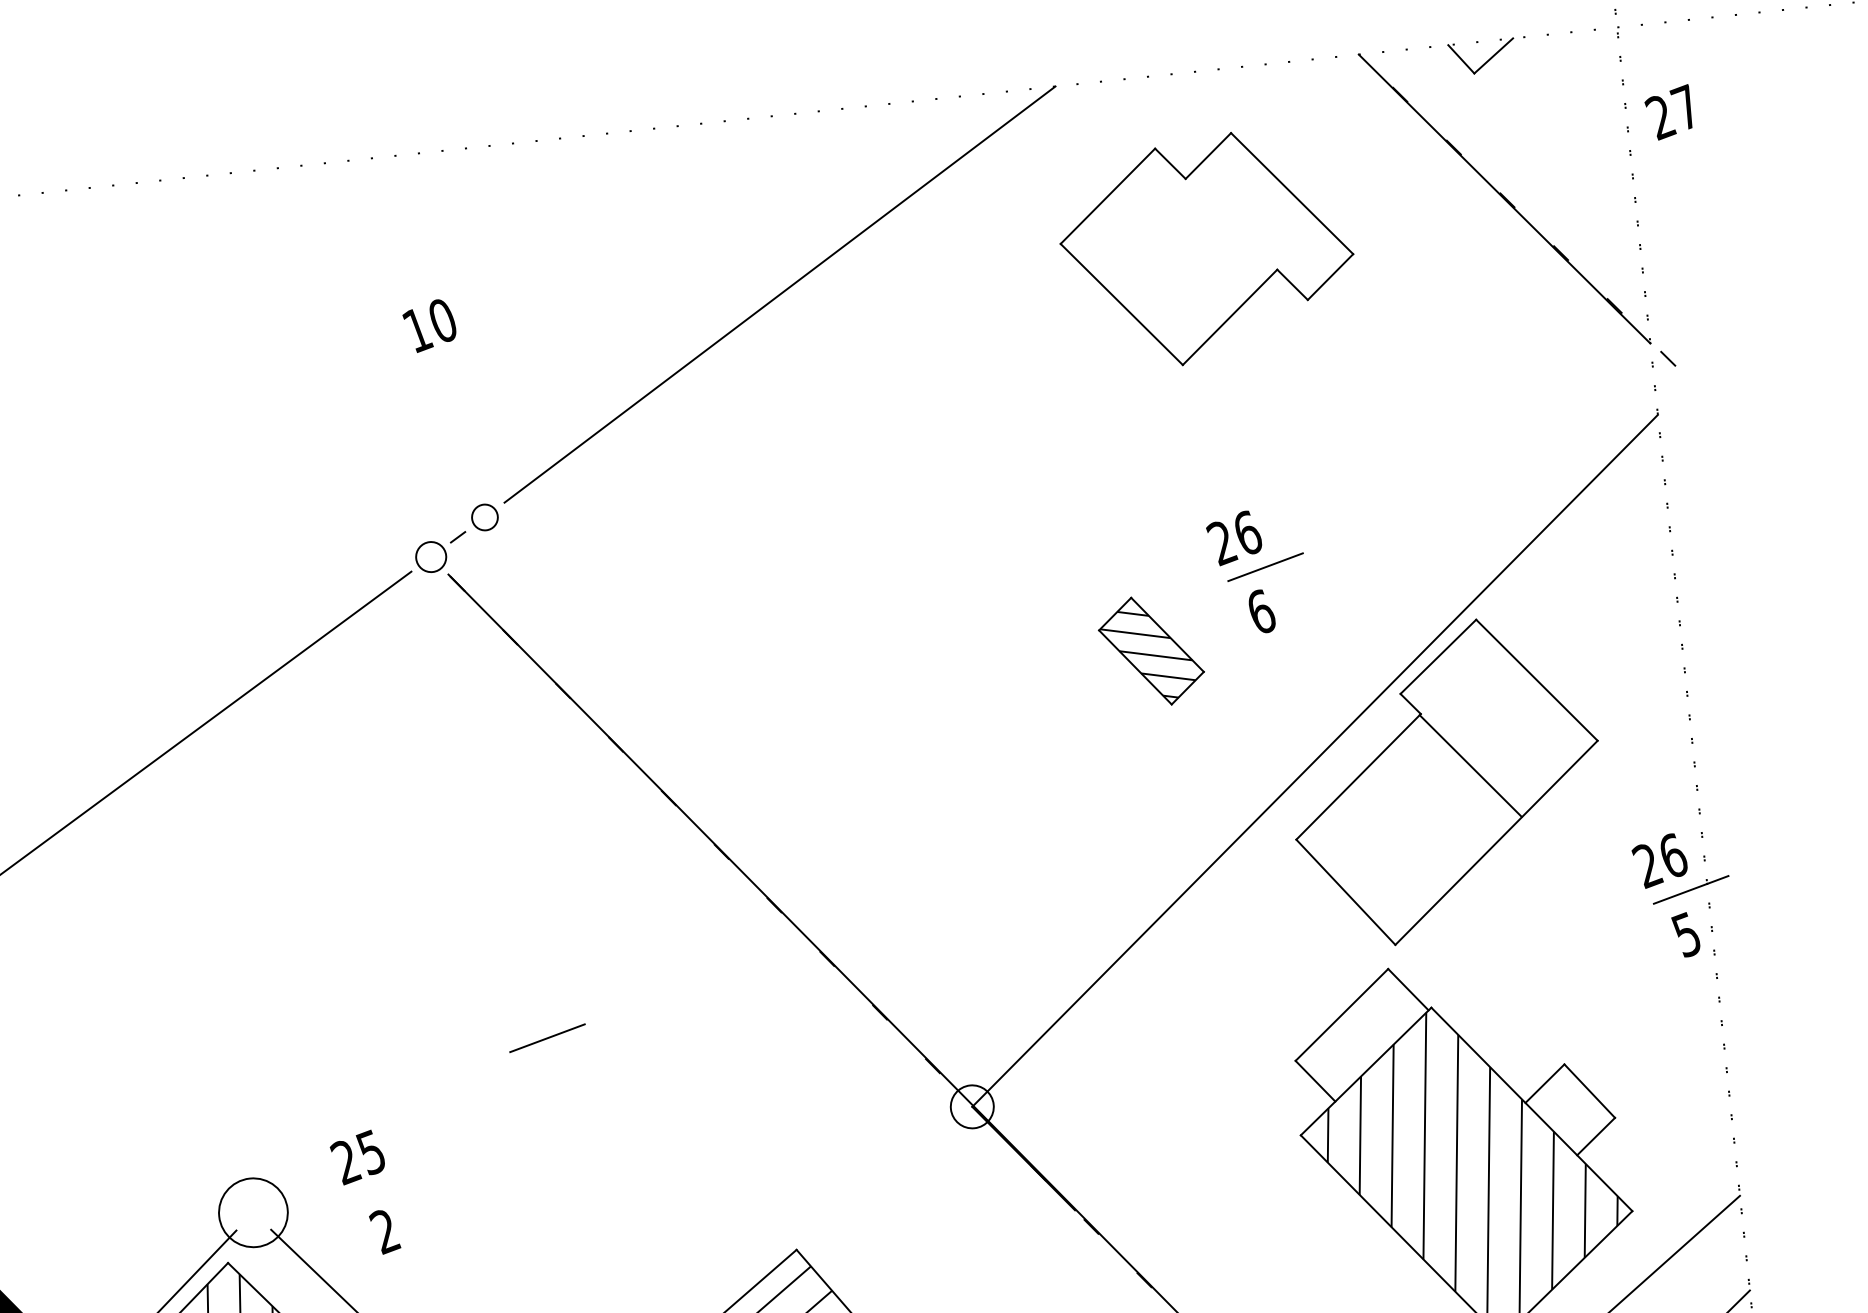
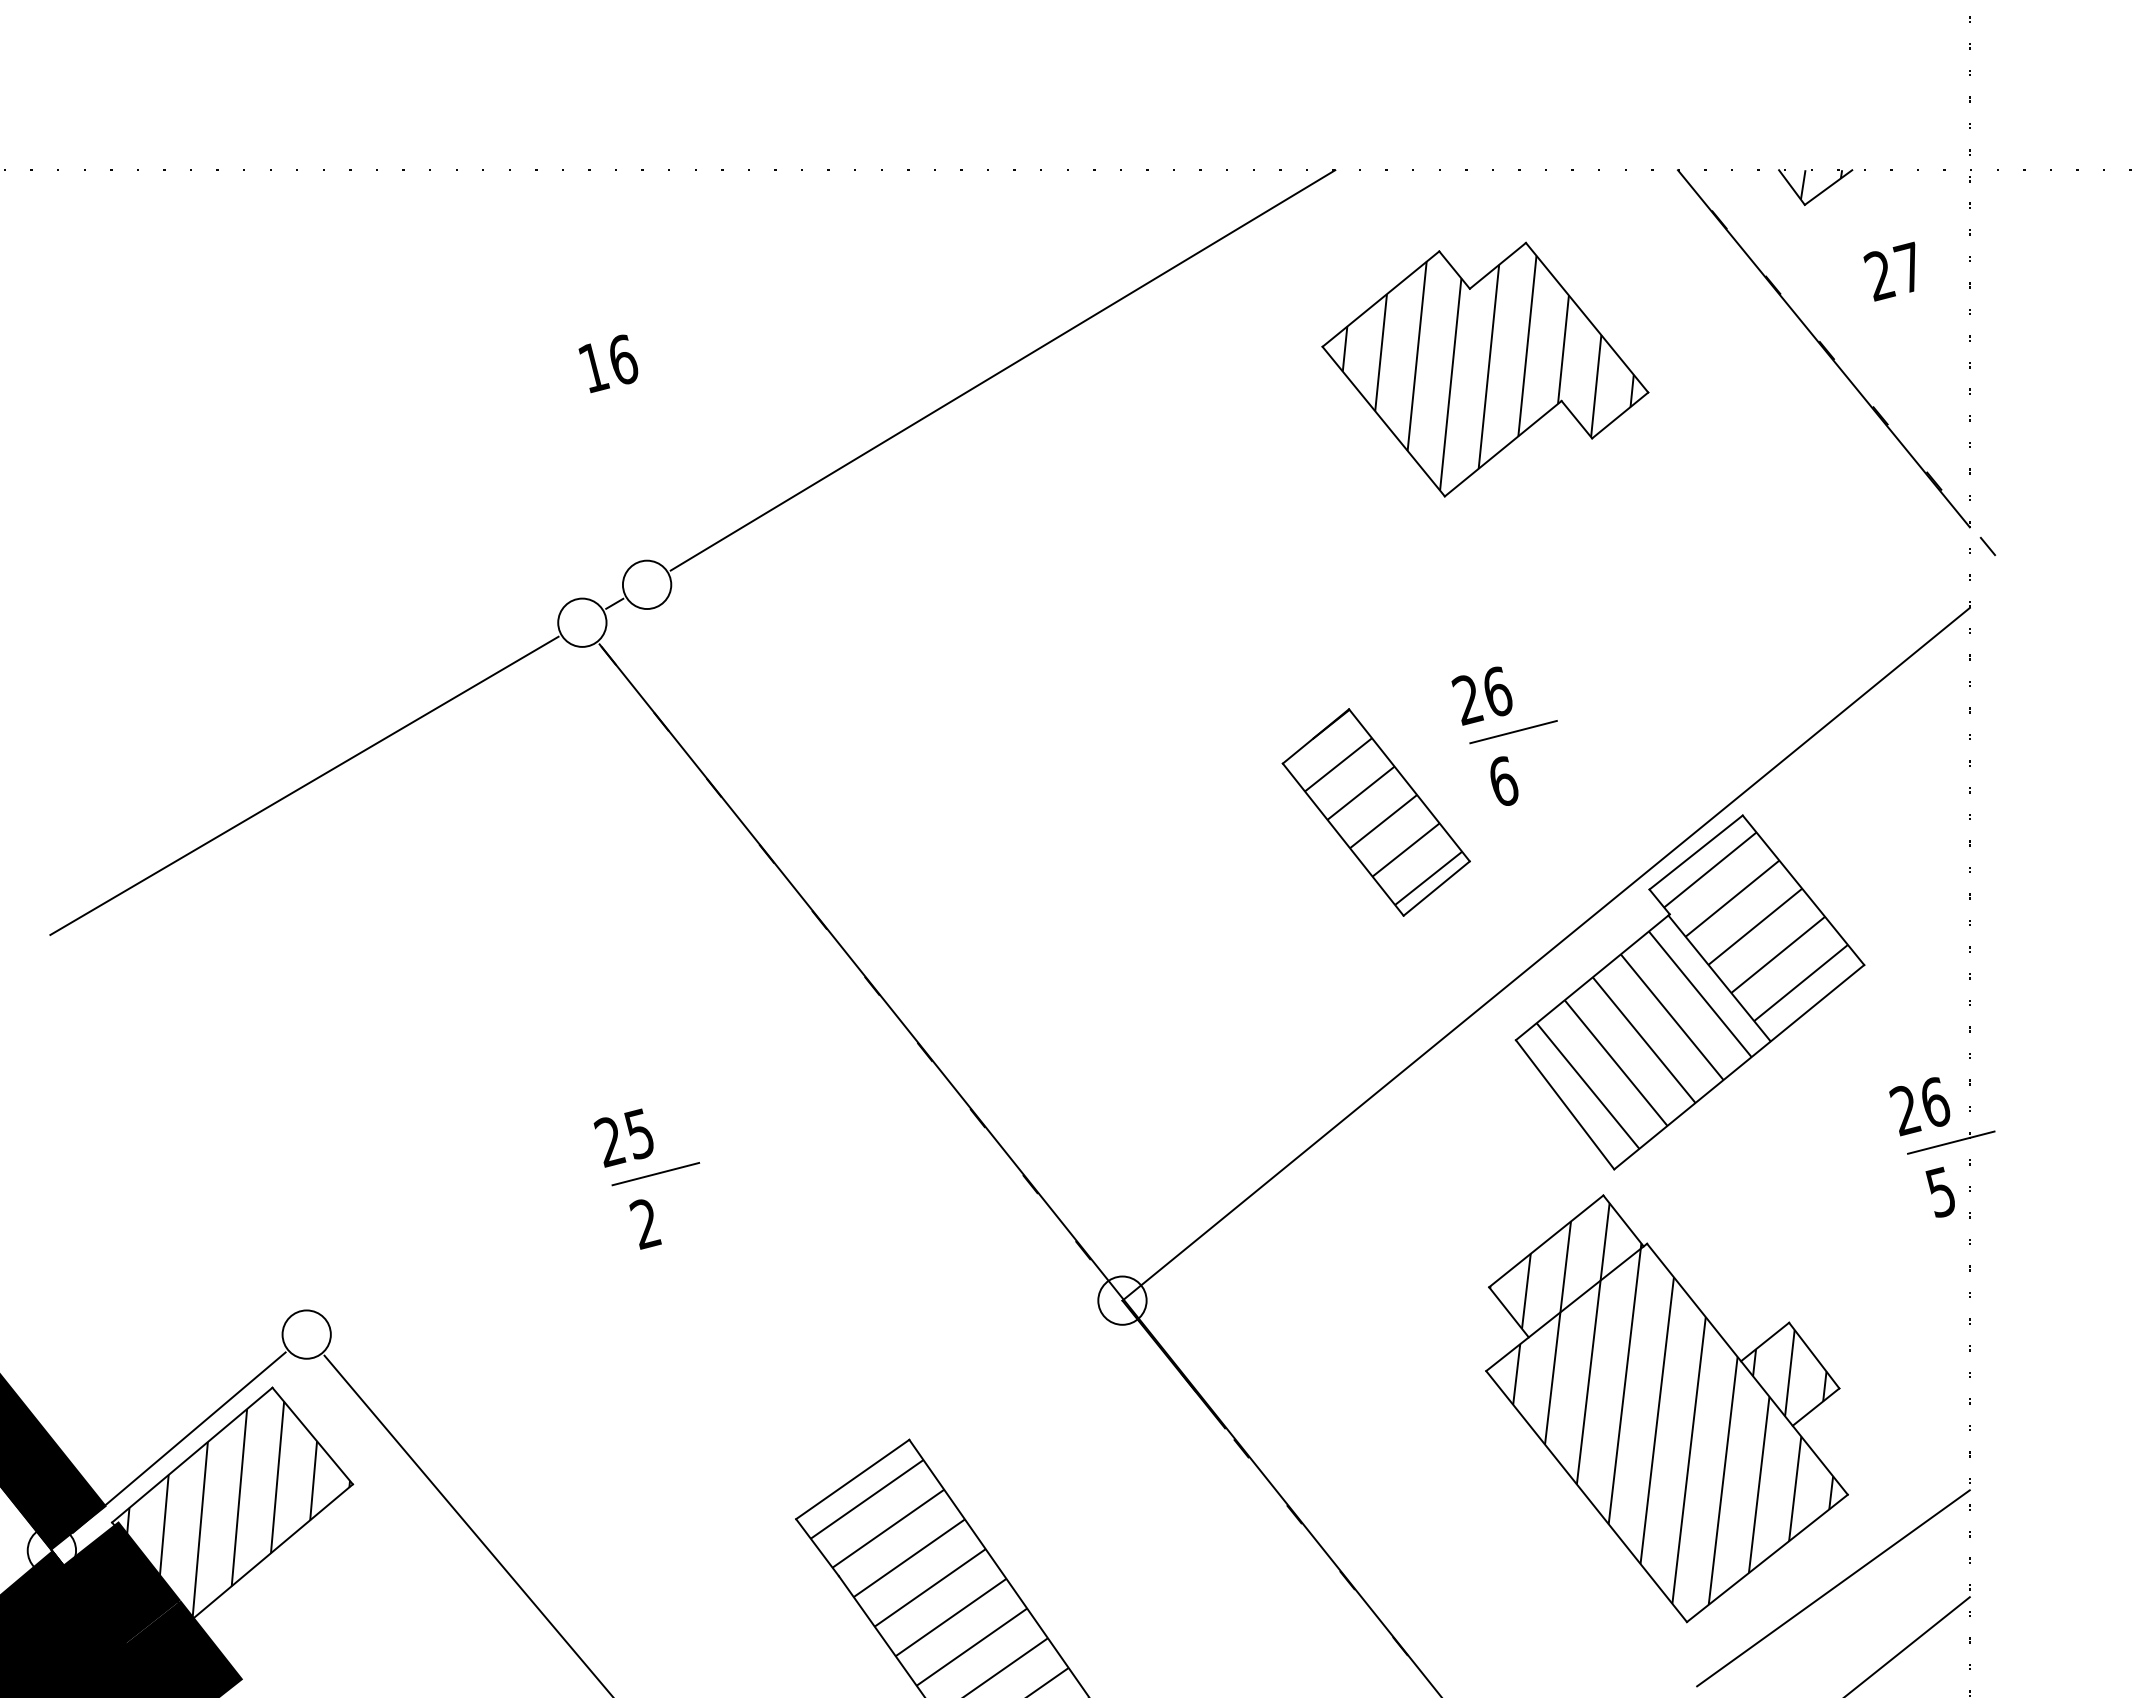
hatch: (1487, 53) -> (1821, 184), added
text: (1668, 112) -> (1889, 271), moved
hatch: (1209, 251) -> (1487, 372), added
text: (443, 320) -> (623, 359), 10 -> 16
circle: (484, 517) -> (646, 584), size x1.67
circle: (431, 556) -> (582, 622), size x1.43
part: (1150, 651) -> (1375, 812), size x1.67
hatch: (1497, 716) -> (1755, 926), added
hatch: (1409, 827) -> (1643, 1039), added
hatch: (1361, 1034) -> (1565, 1265), added
hatch: (1569, 1109) -> (1789, 1373), added
text: (364, 1192) -> (627, 1178), moved
circle: (253, 1212) -> (306, 1334), size x0.62

